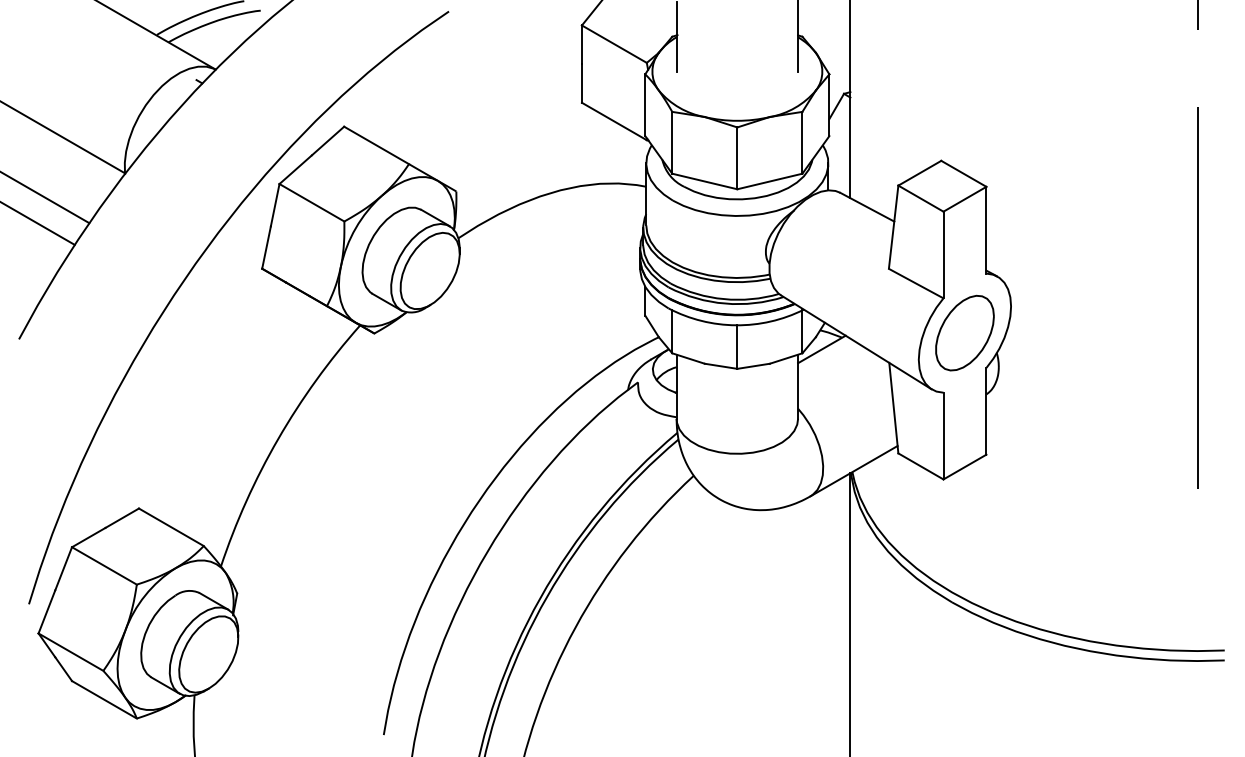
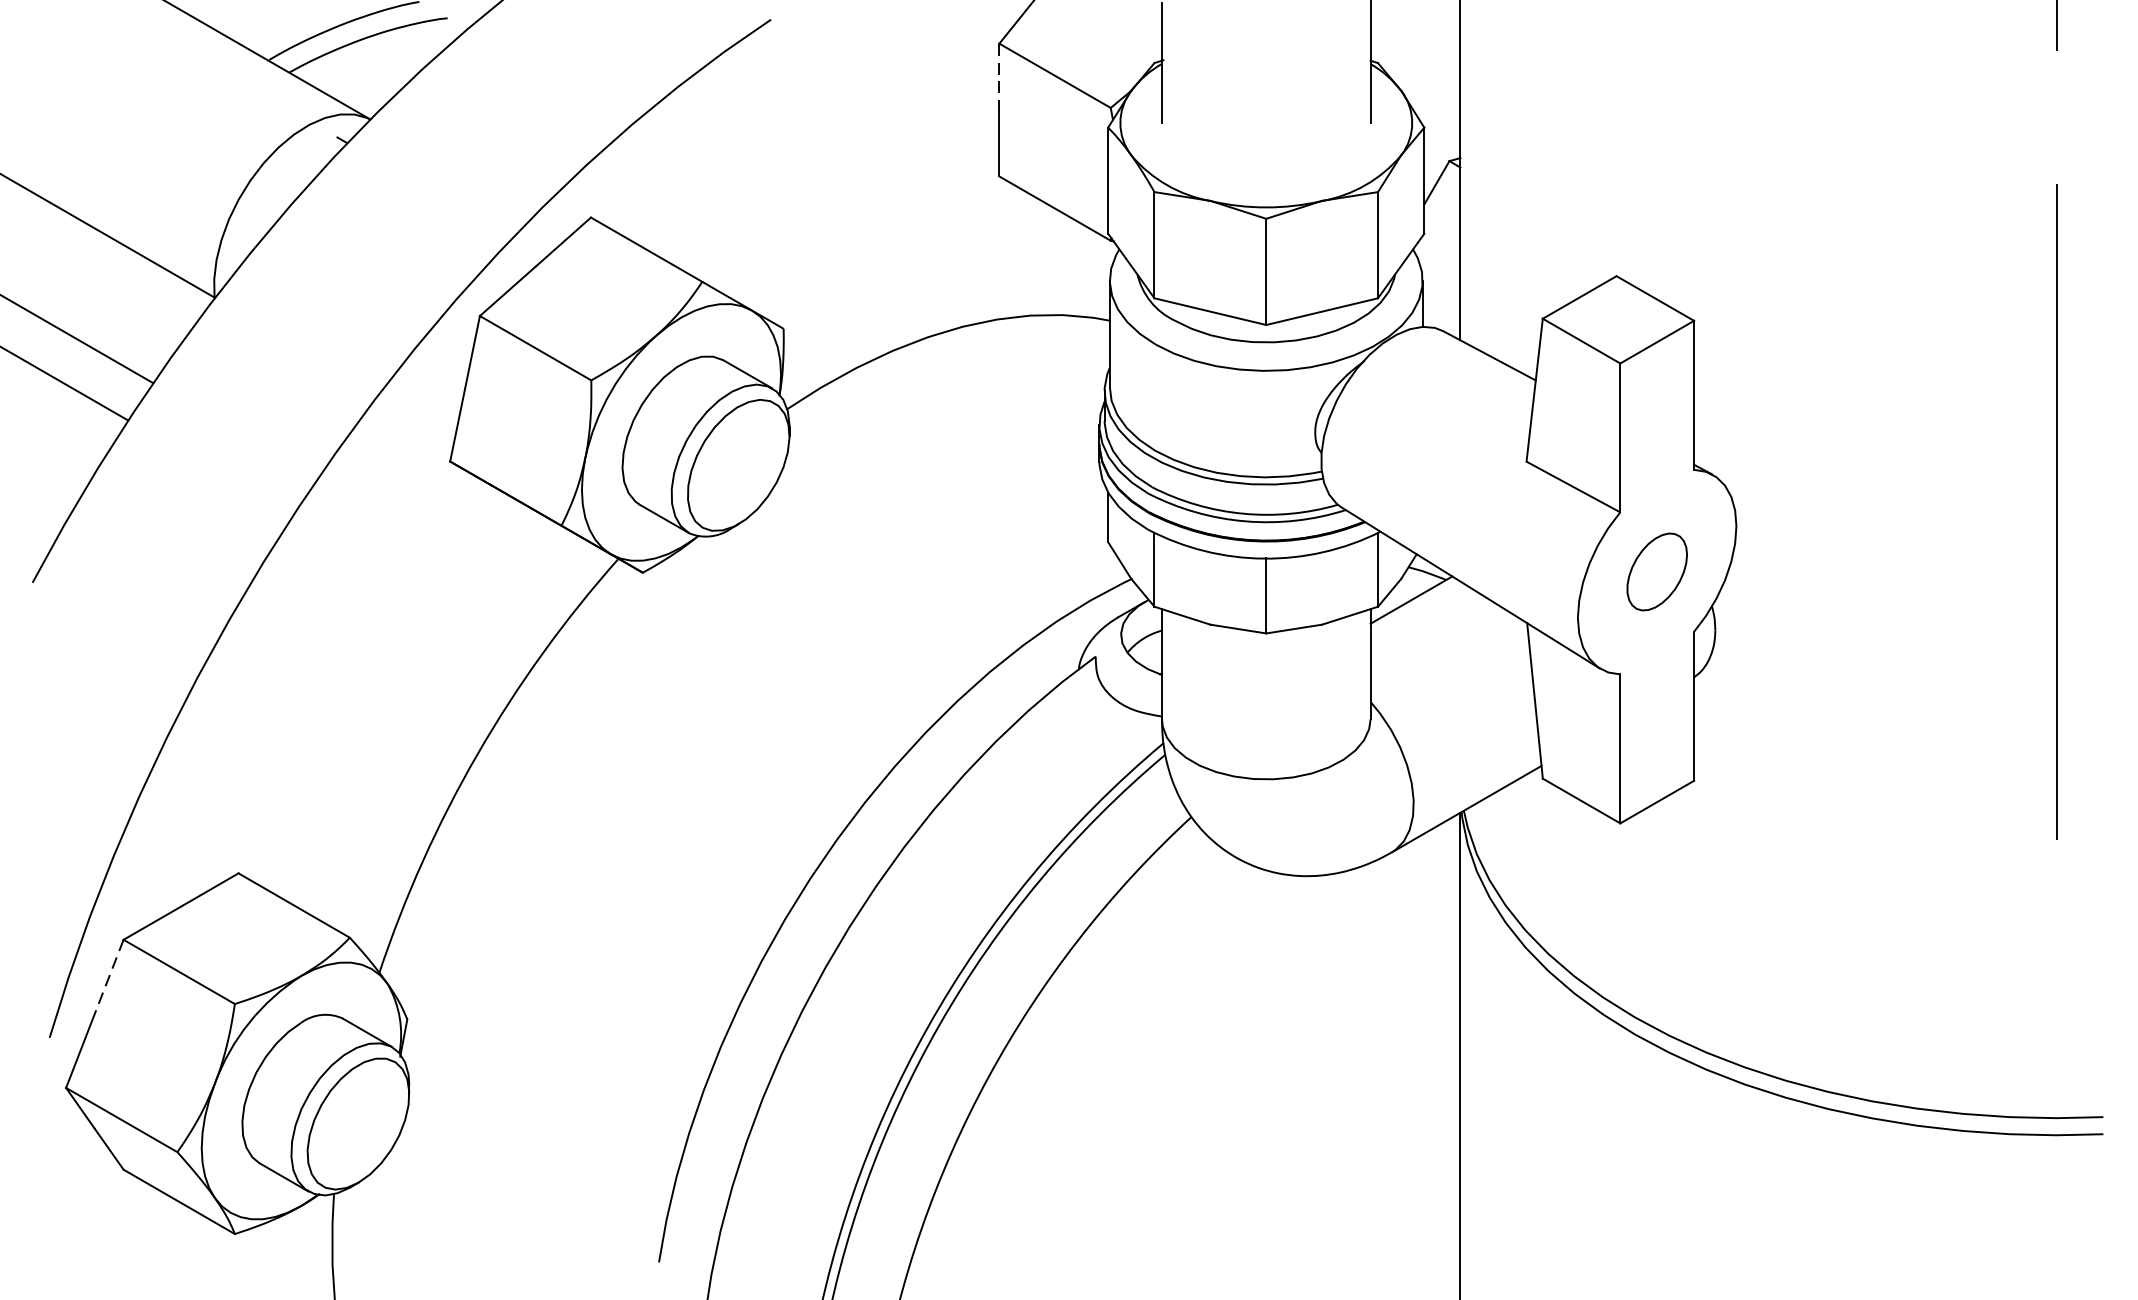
line: (581, 45) -> (998, 78), solid -> dashed
part: (964, 332) -> (1656, 570), size x0.6
line: (63, 569) -> (108, 978), solid -> dashed

